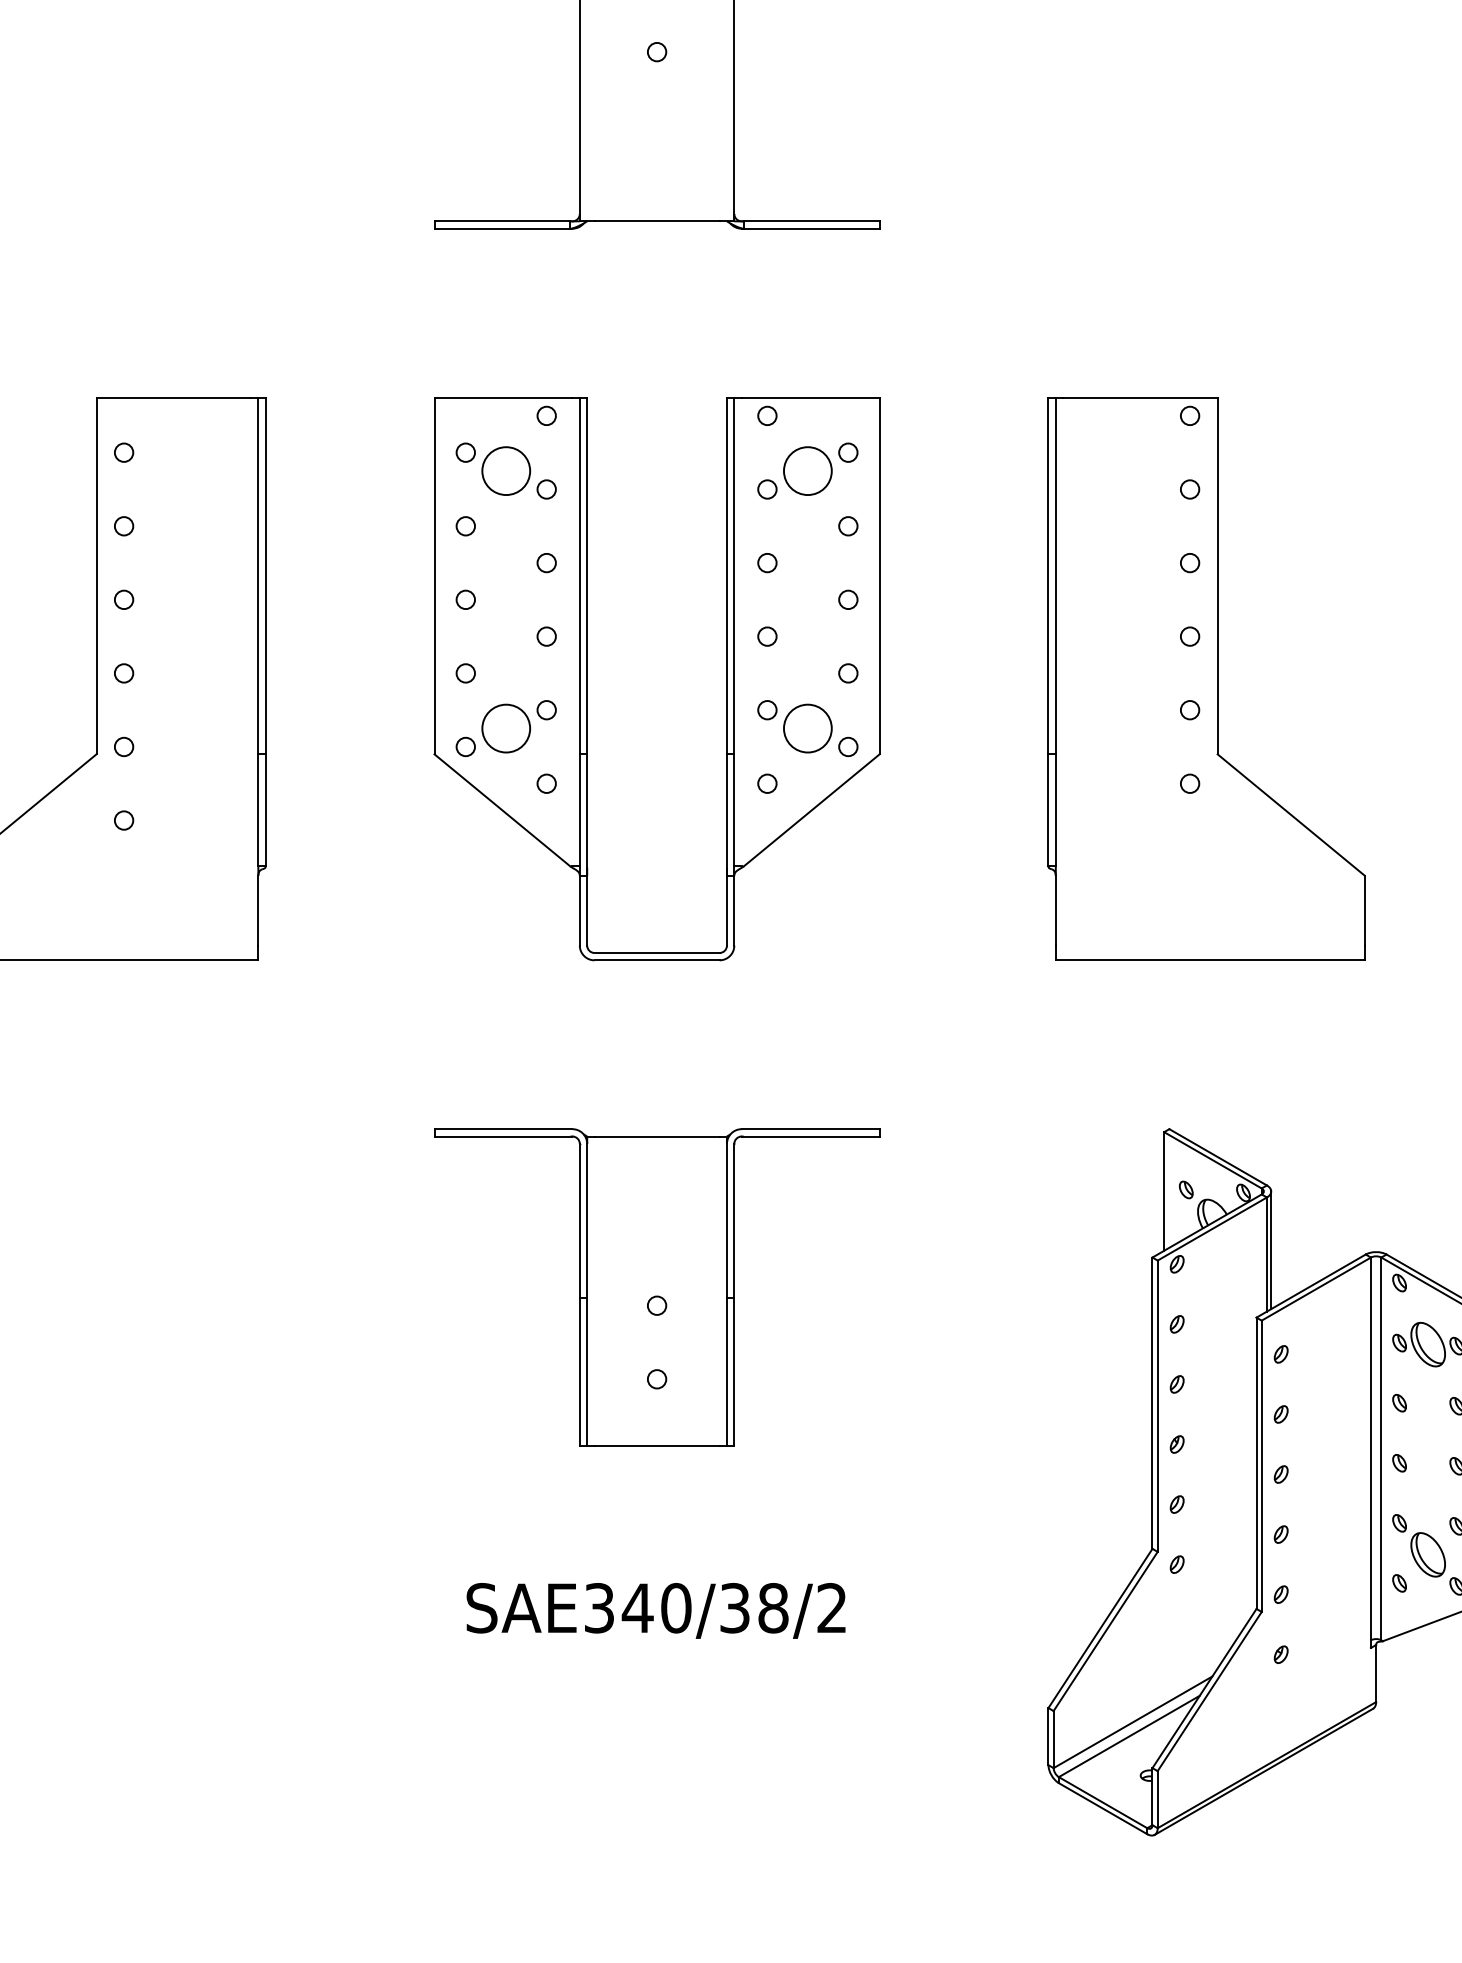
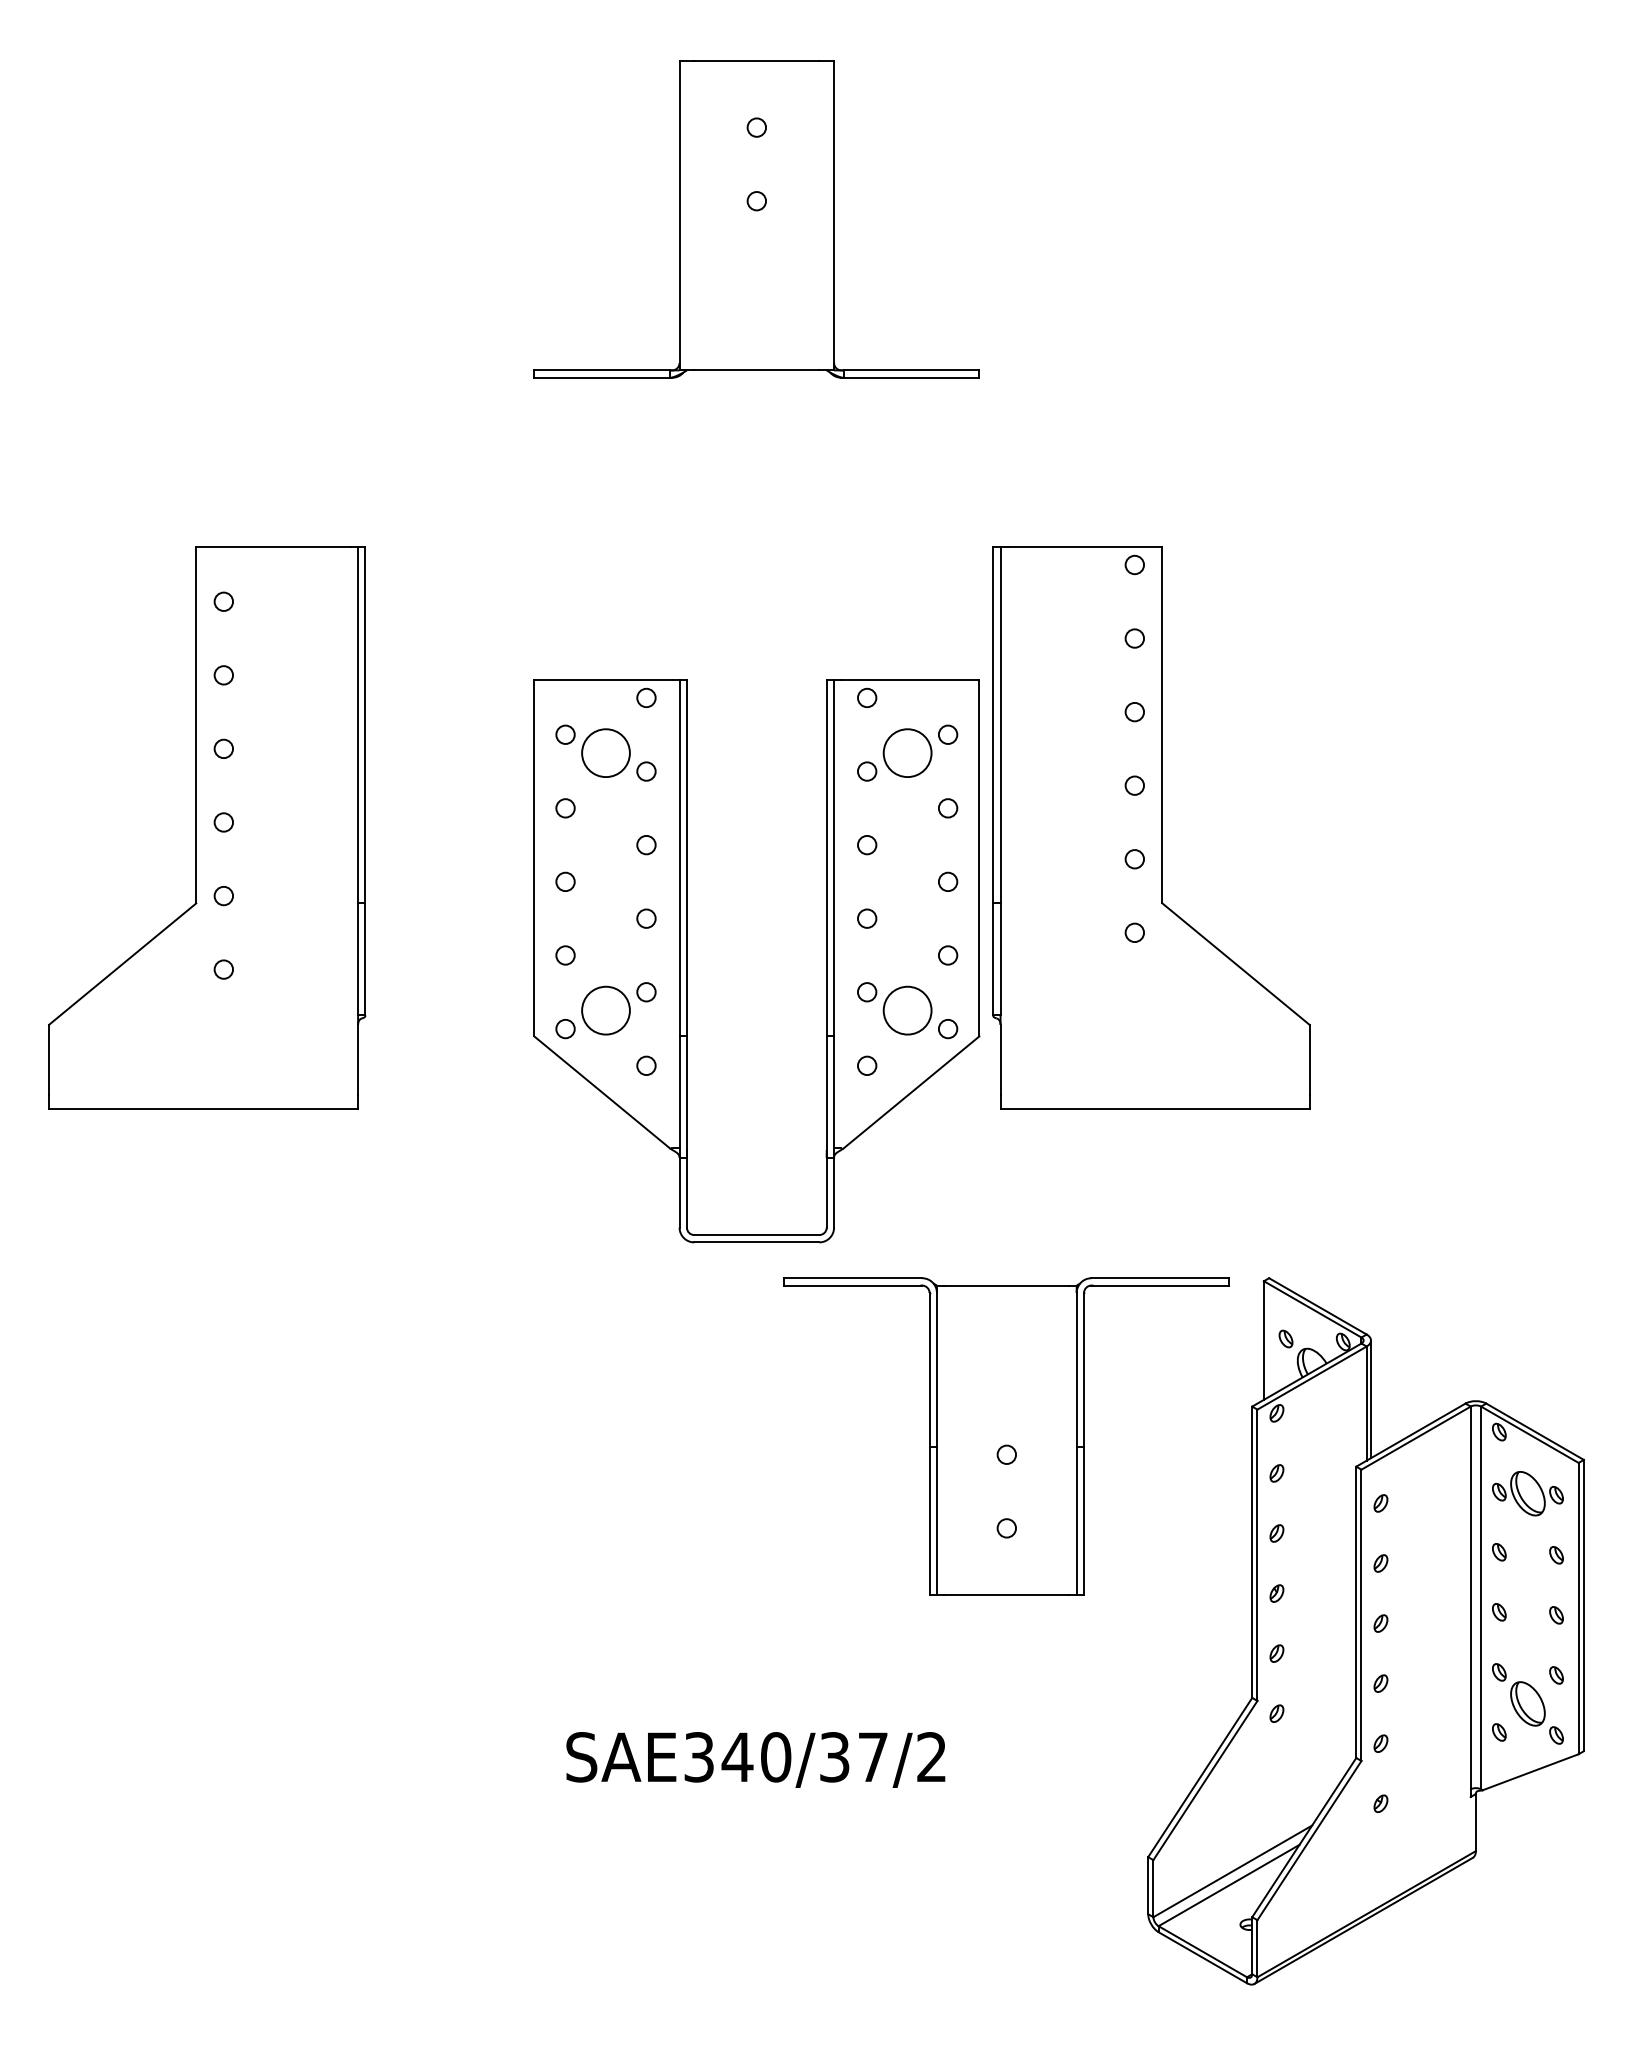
part: (1206, 678) -> (1151, 827), moved
part: (587, 679) -> (687, 961), moved
part: (656, 1287) -> (1006, 1436), moved
text: (773, 1608) -> (873, 1757), SAE340/38/2 -> SAE340/37/2

